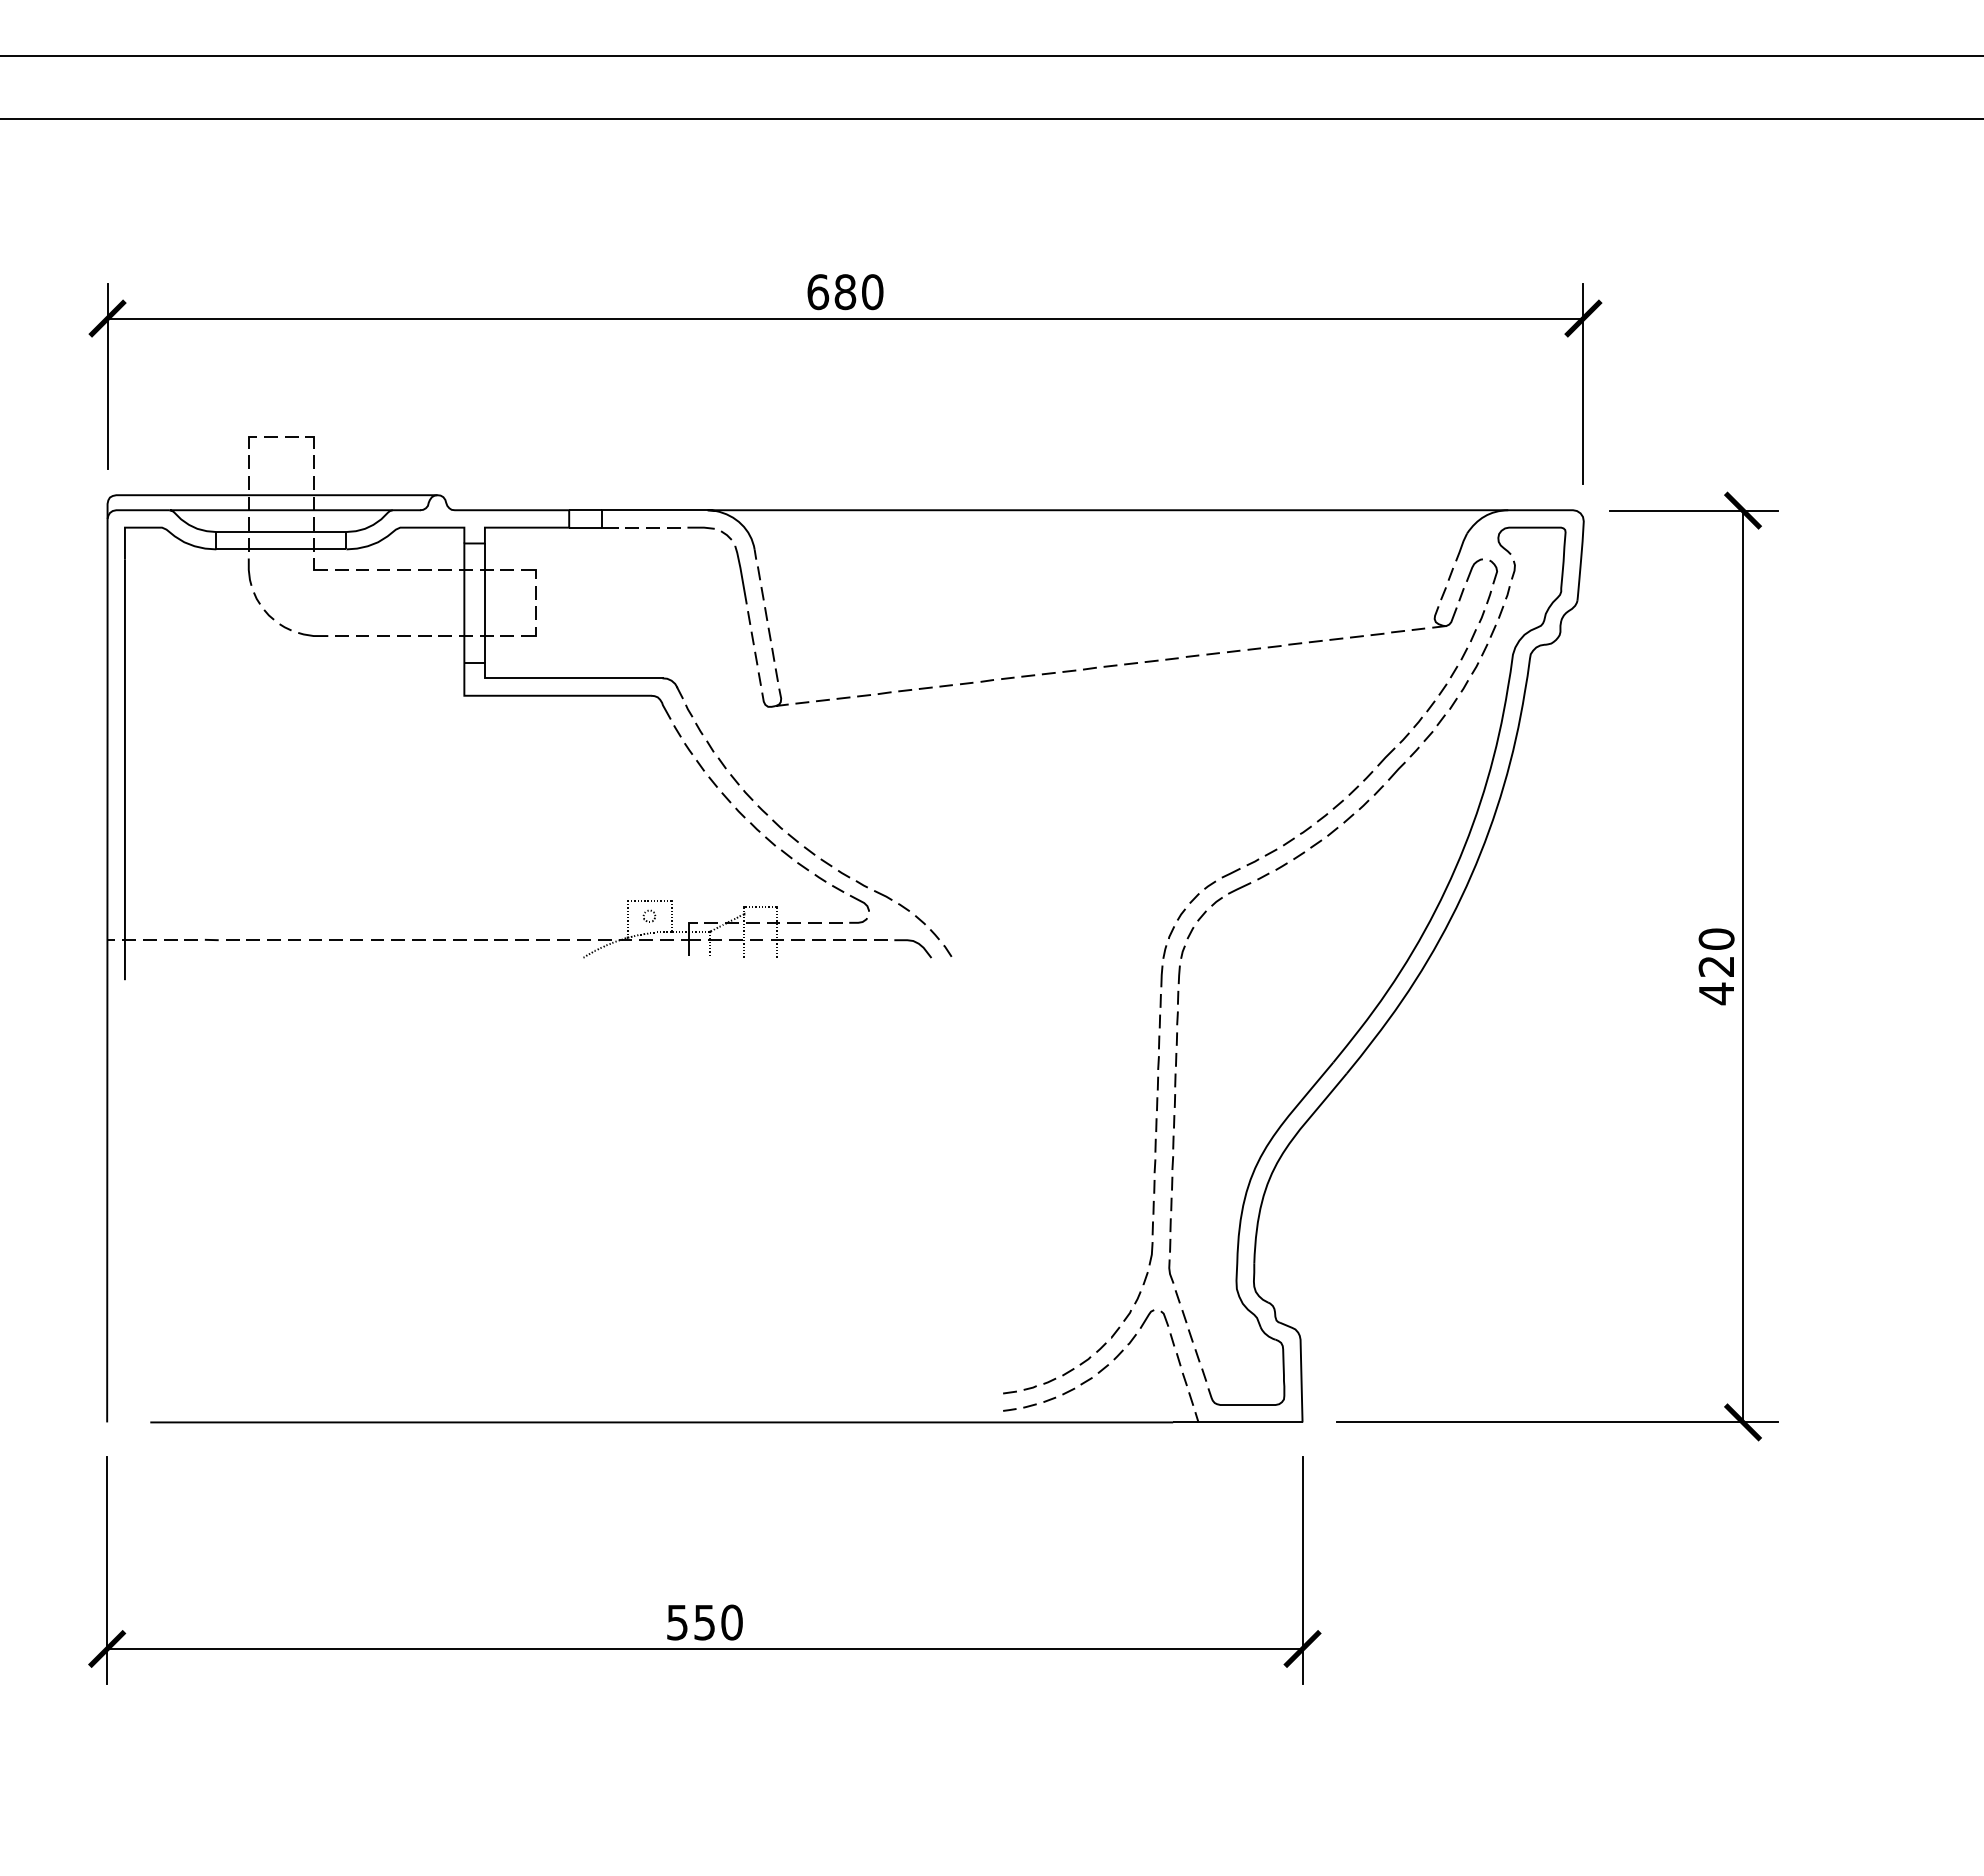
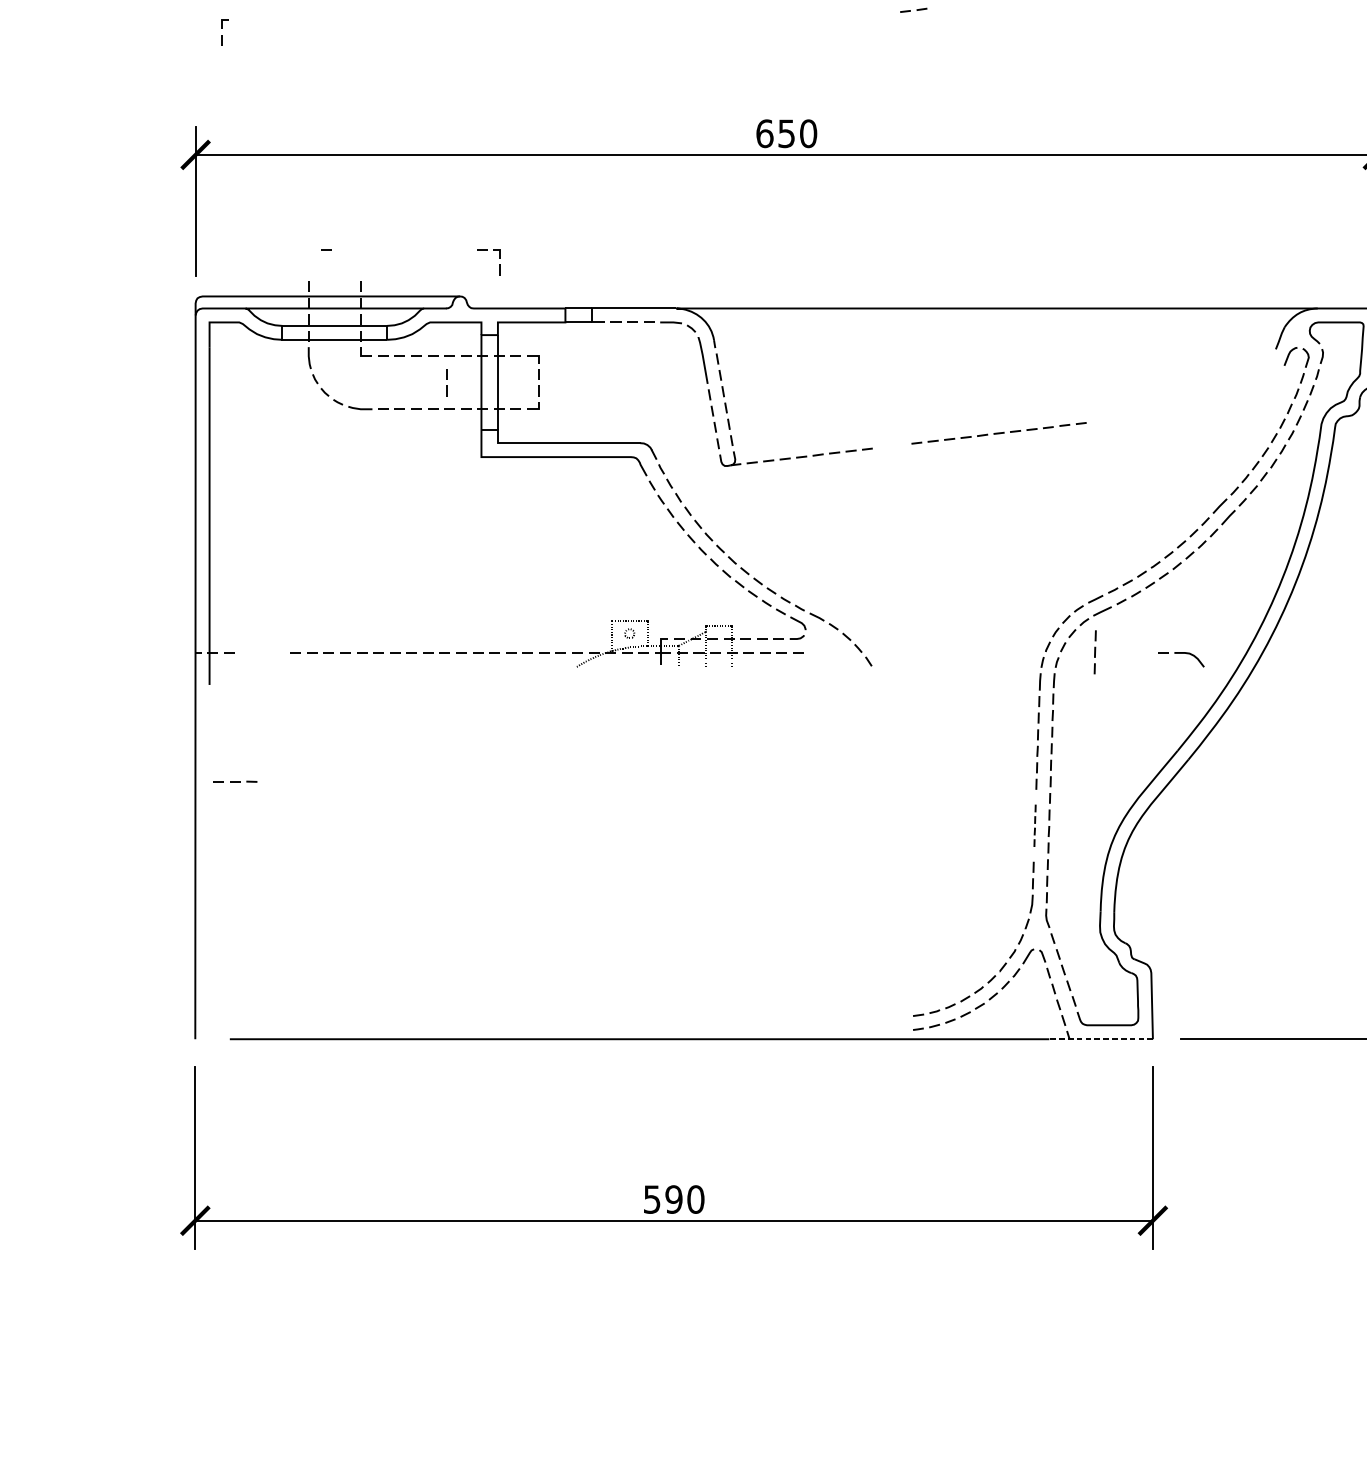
text: (845, 292) -> (786, 134), 680 -> 650
part: (252, 452) -> (225, 32), moved
part: (313, 455) -> (499, 264), moved
line: (421, 599) -> (447, 379), added
part: (1350, 636) -> (1191, 409), removed
part: (976, 682) -> (913, 10), moved
part: (191, 939) -> (235, 781), moved
part: (1230, 939) -> (1095, 652), added
part: (902, 941) -> (1180, 653), moved
part: (1155, 1155) -> (1035, 825), size x0.7
line: (1237, 1422) -> (1100, 1039), solid -> dashed
text: (704, 1622) -> (673, 1199), 550 -> 590

